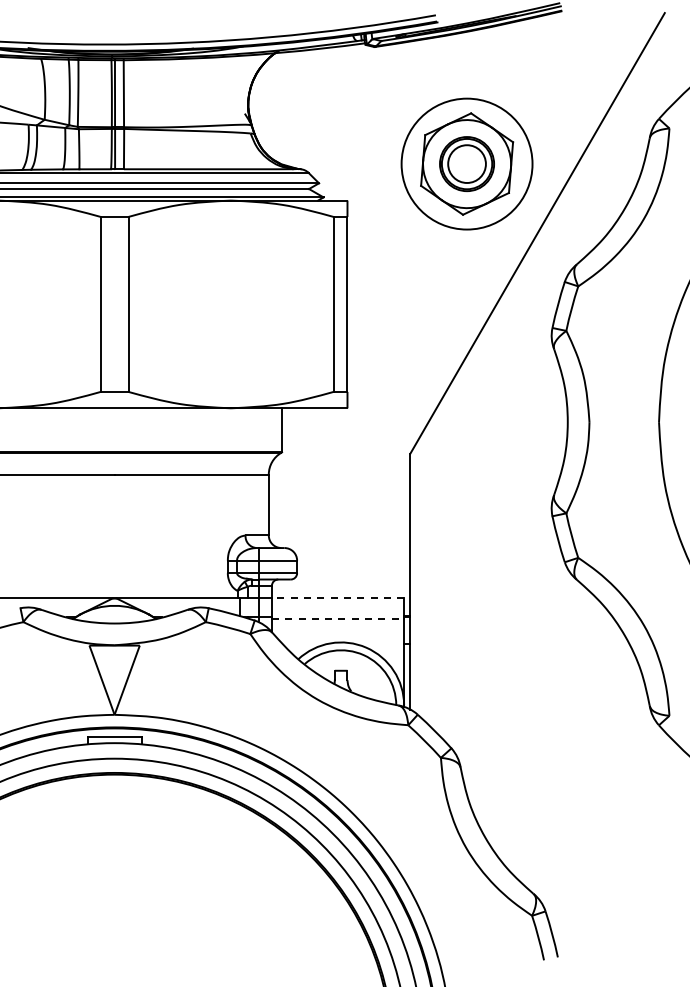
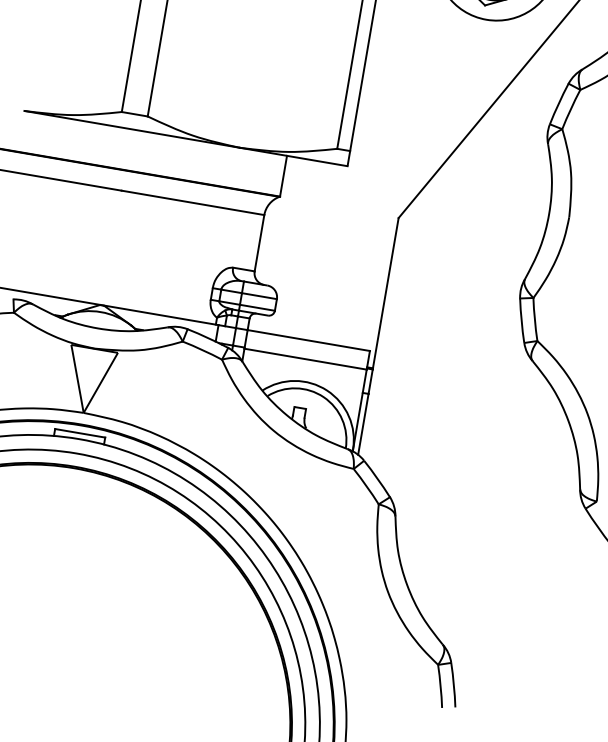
line: (337, 598) -> (308, 340), dashed -> solid
line: (338, 618) -> (306, 359), dashed -> solid

